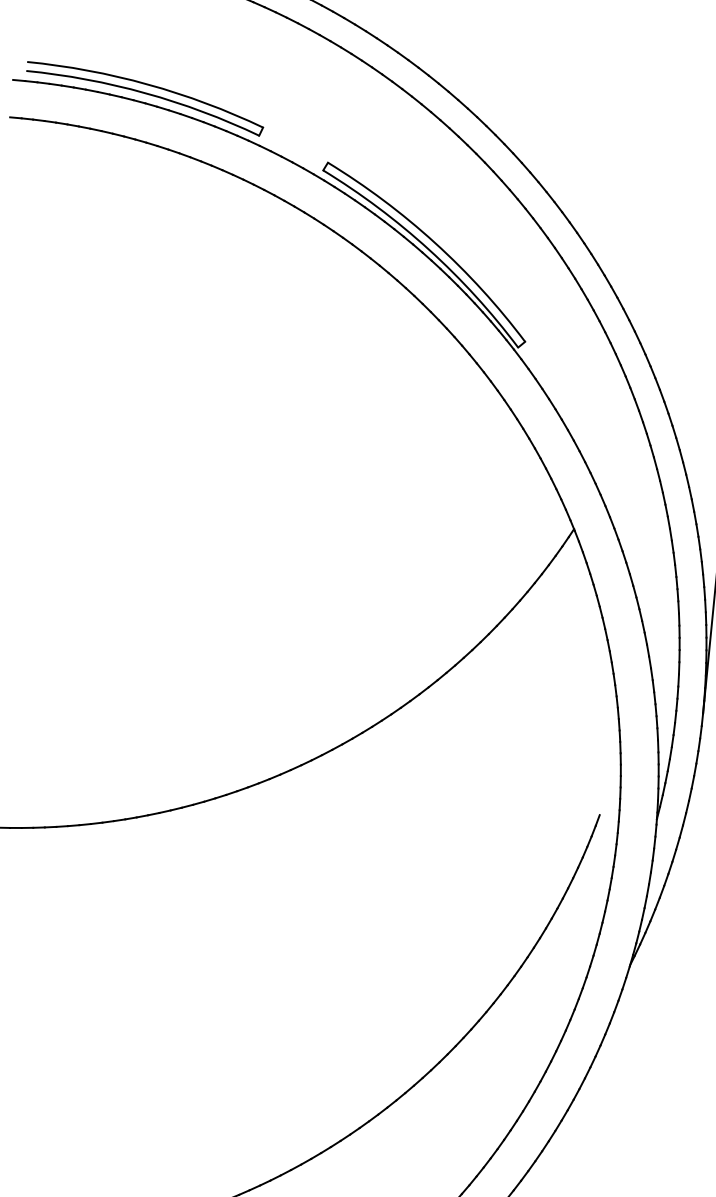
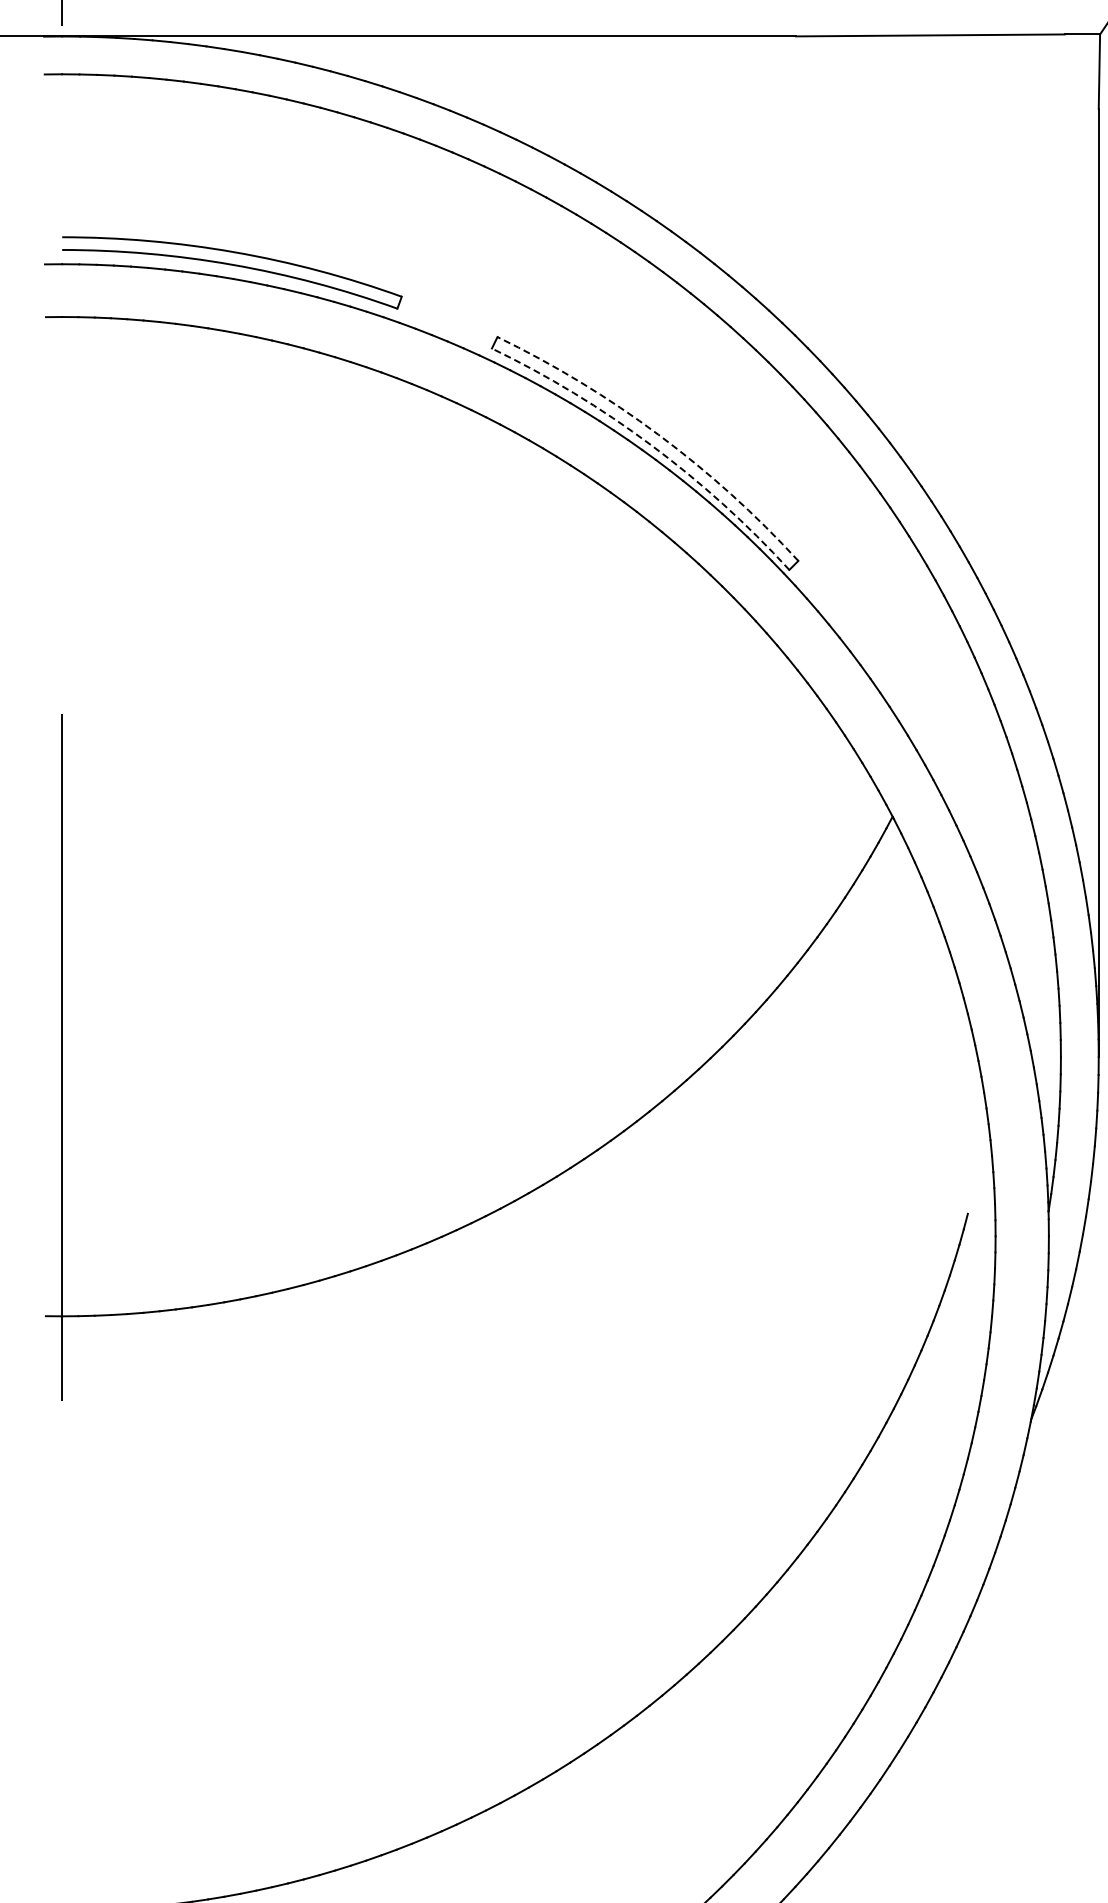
arc: (435, 242) -> (658, 434), solid -> dashed
arc: (429, 250) -> (651, 445), solid -> dashed

